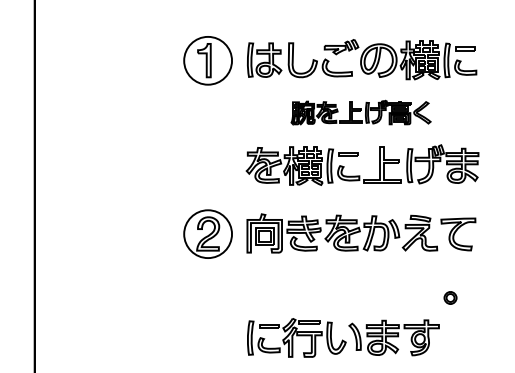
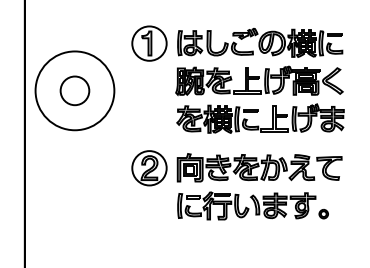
part: (361, 112) -> (259, 80), size x1.67
part: (103, 125) -> (74, 90), added
part: (343, 337) -> (246, 205), moved

